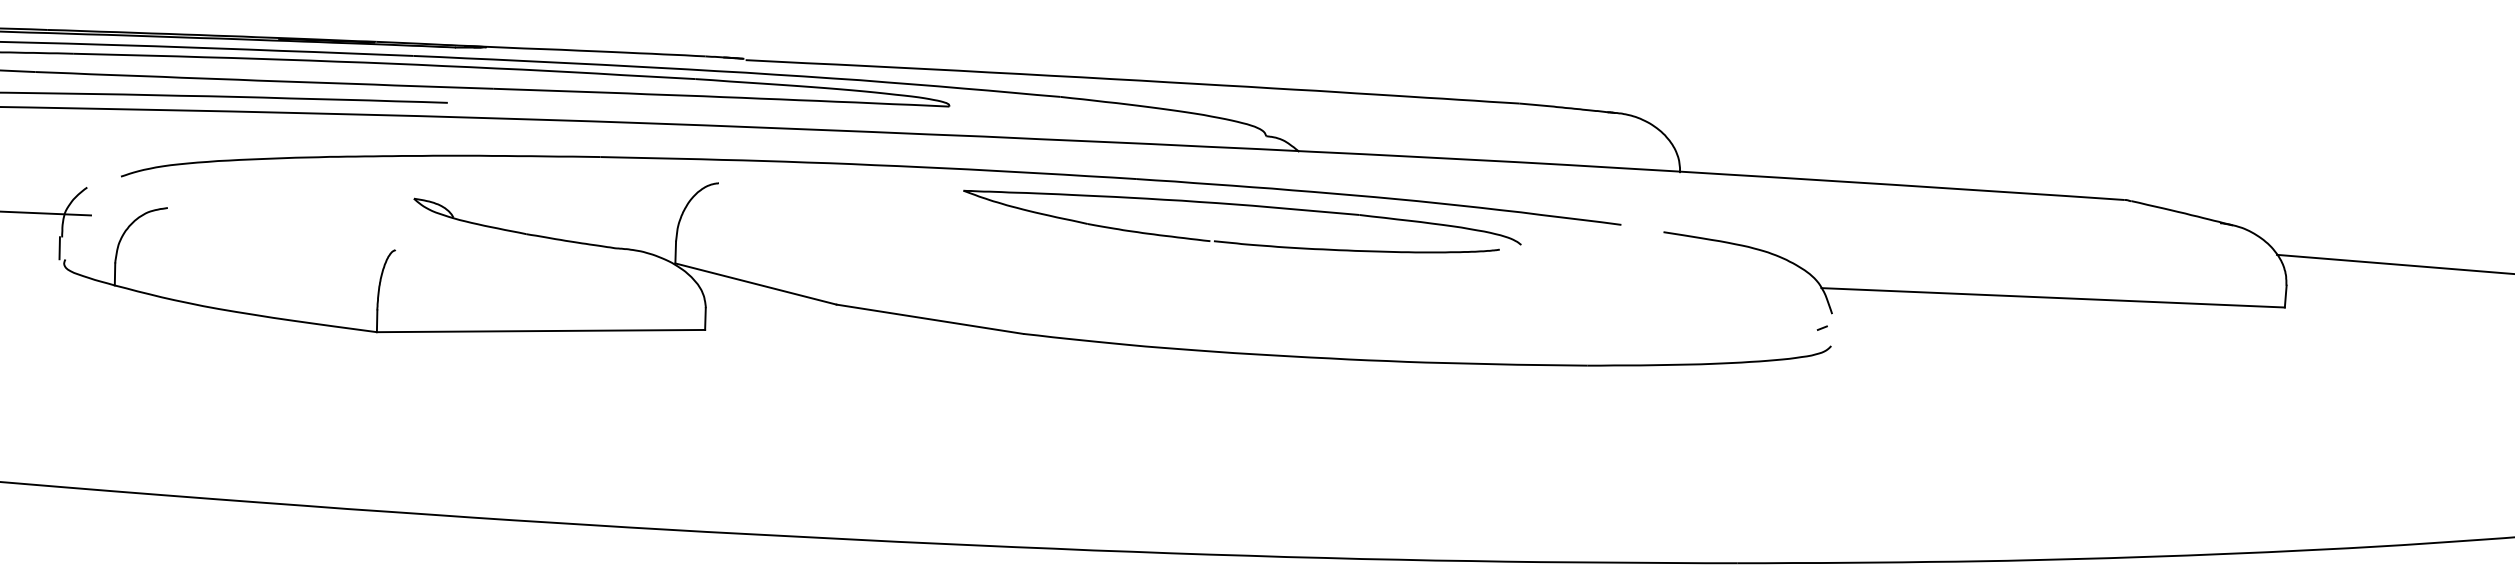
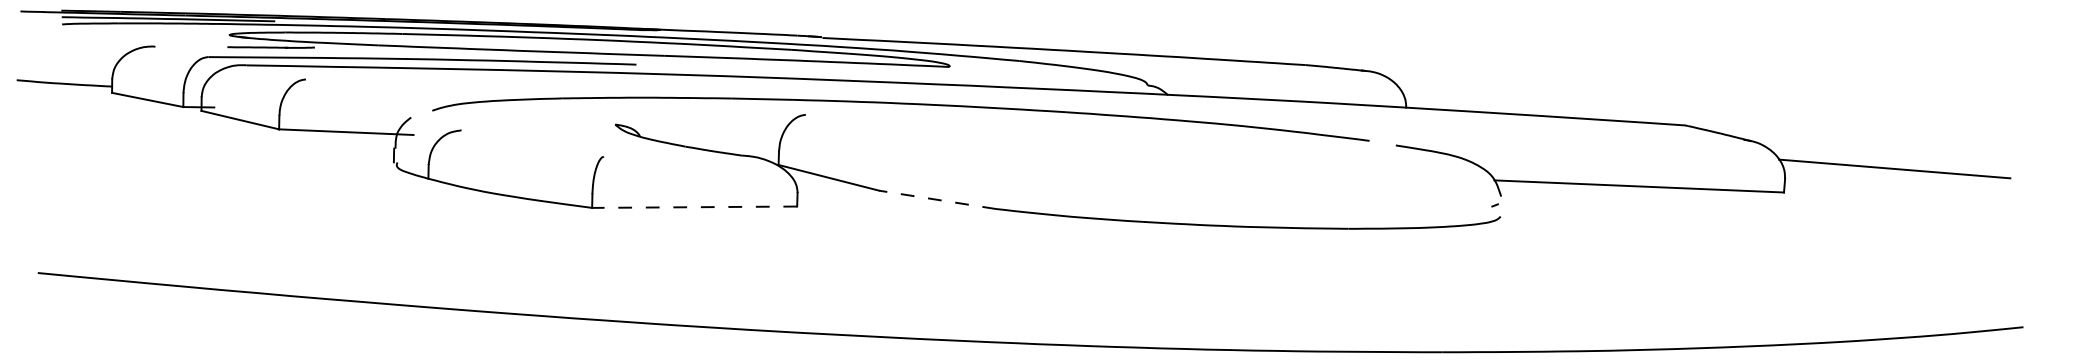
part: (1241, 206) -> (1132, 129), removed
line: (929, 318) -> (937, 199), solid -> dashed
line: (540, 331) -> (694, 207), solid -> dashed

